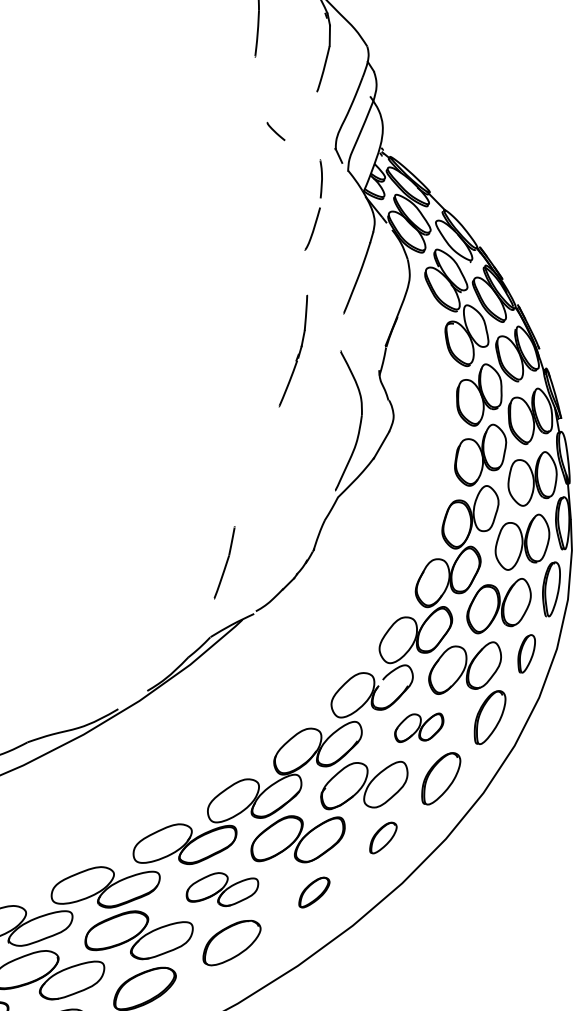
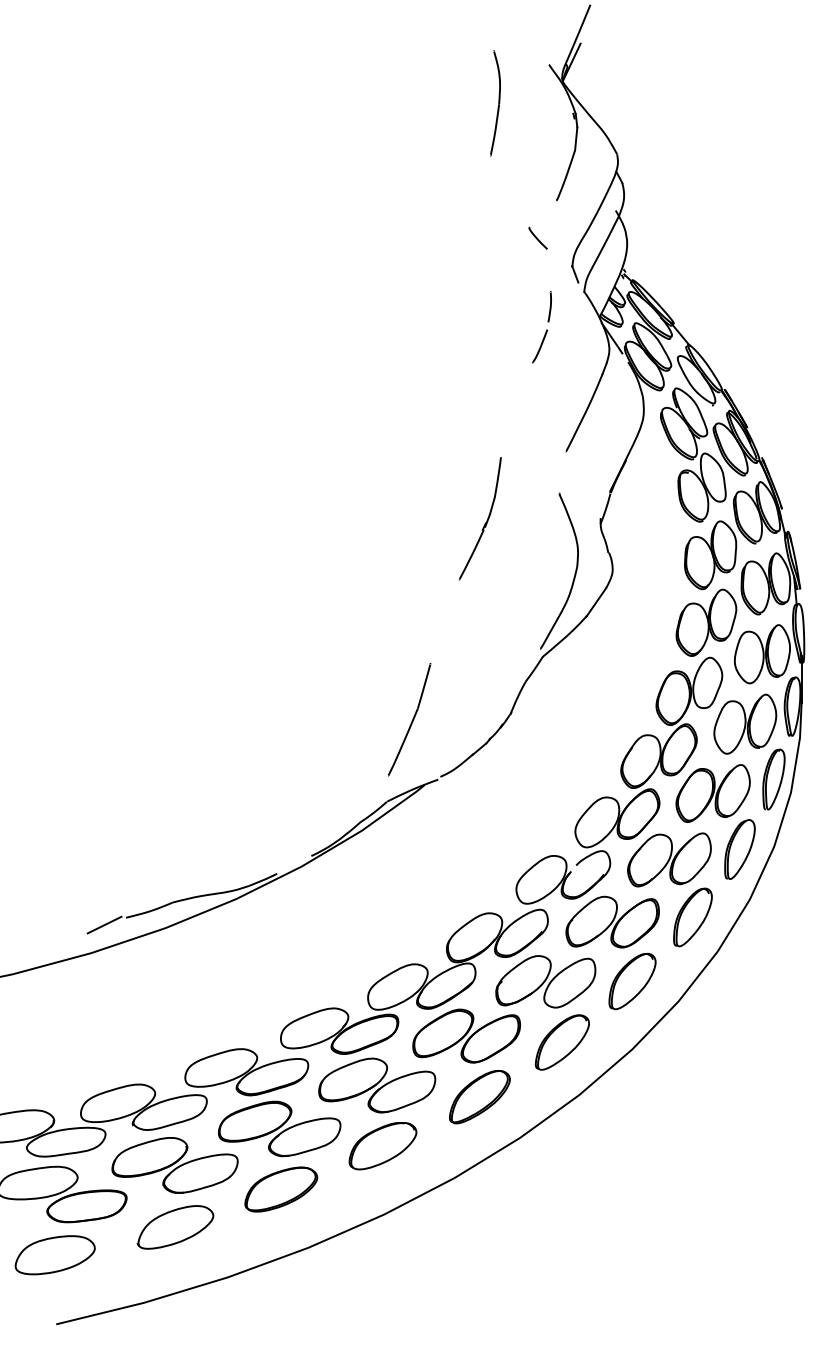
curve: (275, 130) -> (537, 237), moved
part: (312, 205) -> (541, 327), size x0.71
part: (297, 354) -> (484, 523), moved
part: (224, 562) -> (409, 719), size x1.43
part: (526, 653) -> (739, 849), size x1.43
part: (419, 727) -> (612, 921), size x1.67
part: (382, 838) -> (561, 1042), size x1.67
part: (222, 889) -> (377, 1085), size x1.43
part: (313, 892) -> (479, 1097), size x1.67

